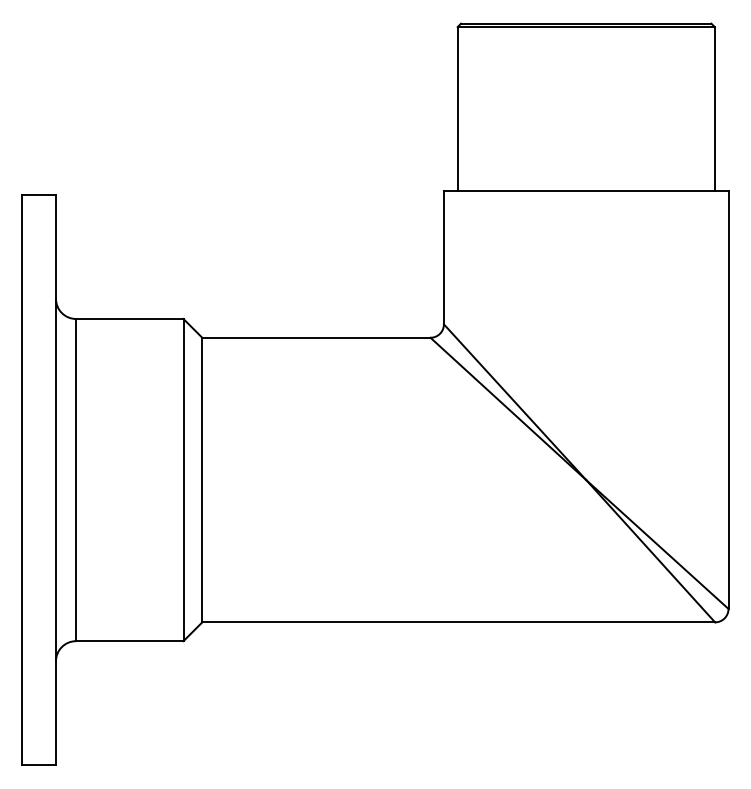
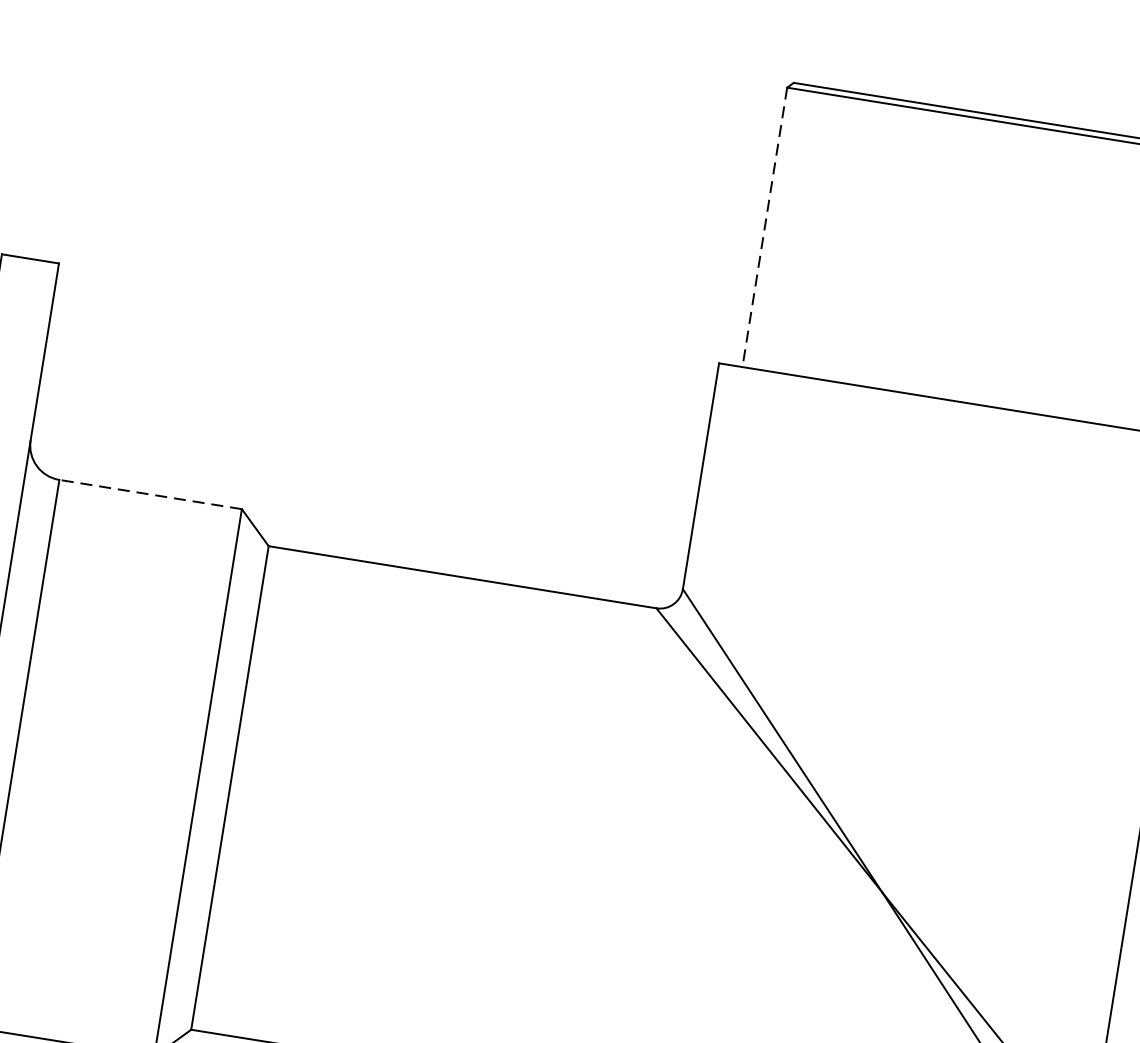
line: (457, 109) -> (764, 227), solid -> dashed
line: (129, 318) -> (150, 493), solid -> dashed

